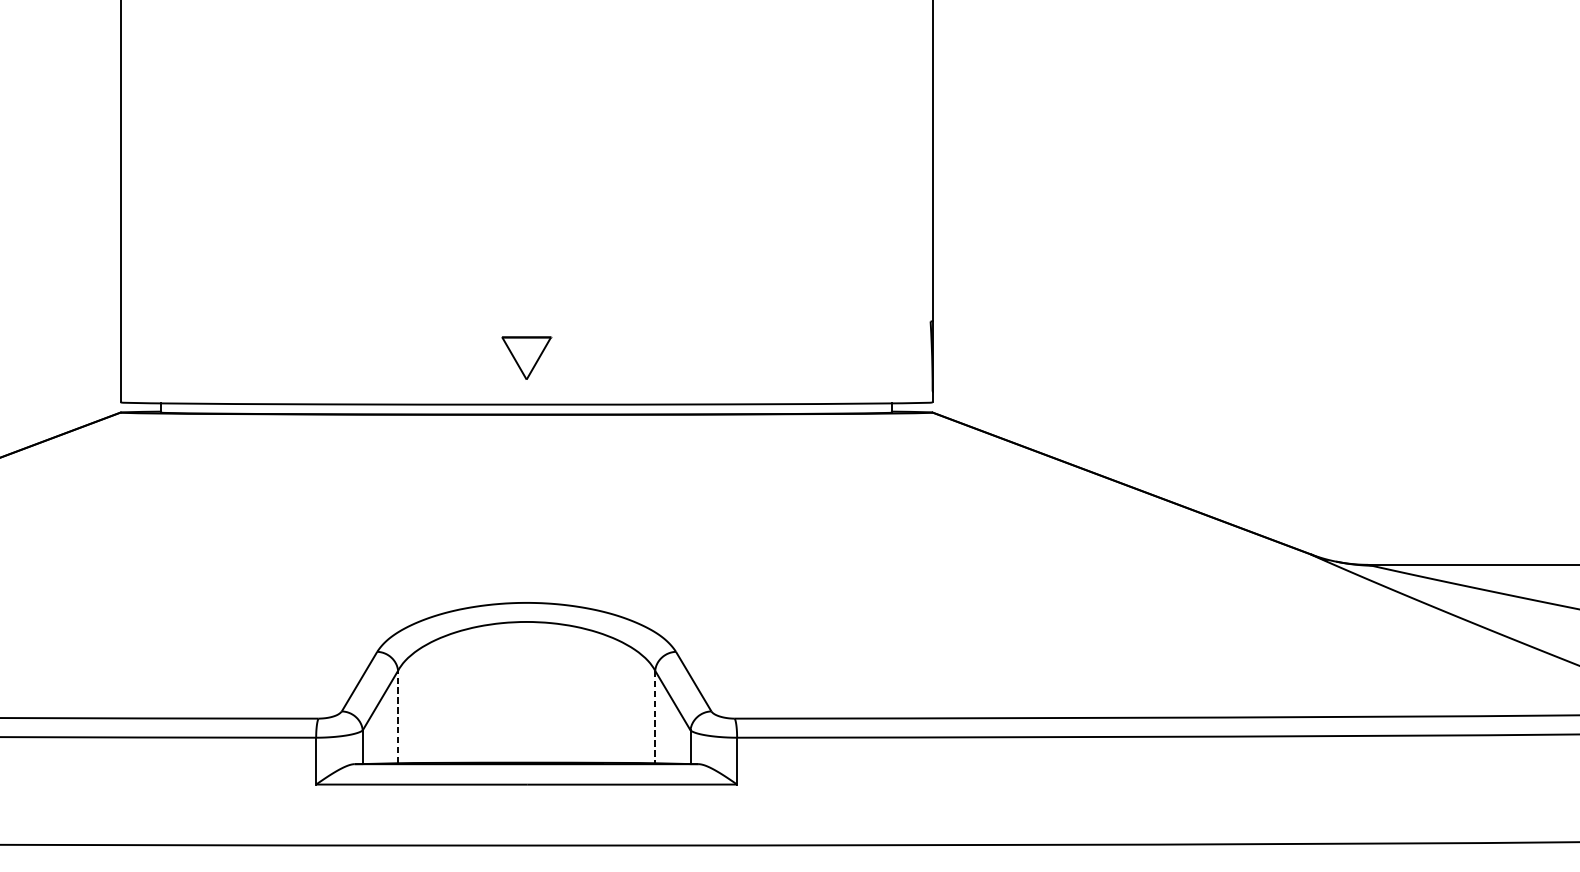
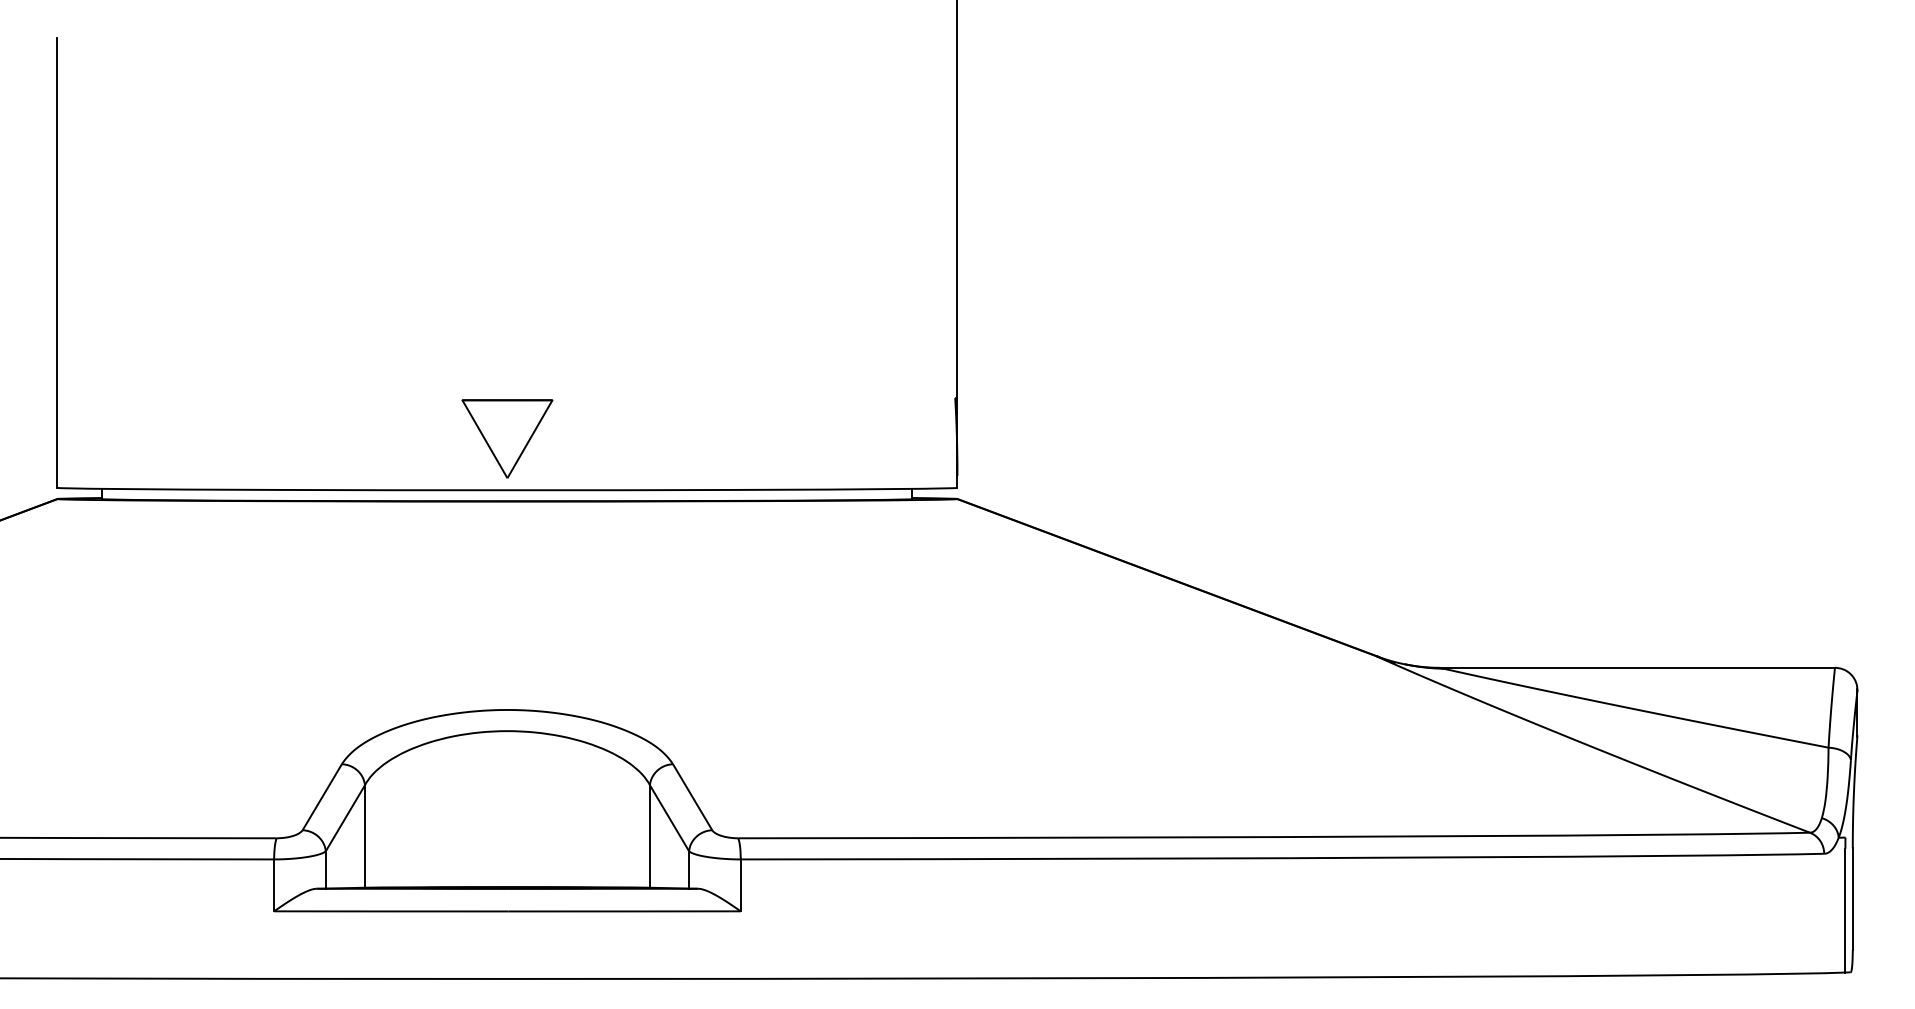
part: (526, 357) -> (507, 438), size x1.67
line: (397, 717) -> (364, 836), dashed -> solid
line: (654, 717) -> (649, 837), dashed -> solid

